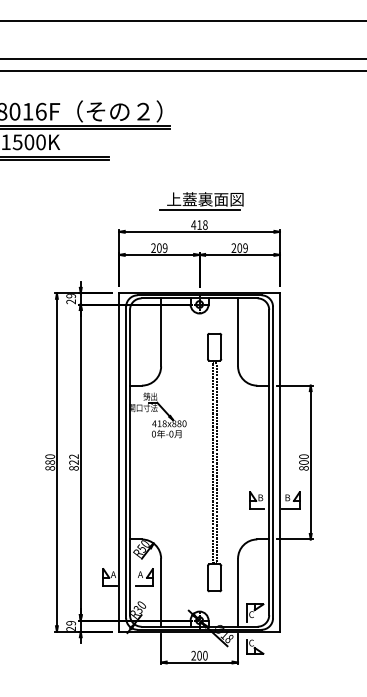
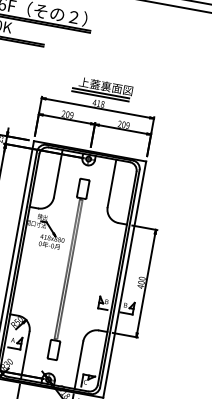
line: (199, 214) -> (100, 96), added
part: (214, 462) -> (68, 269), moved
text: (303, 467) -> (140, 286), 800 -> 400

